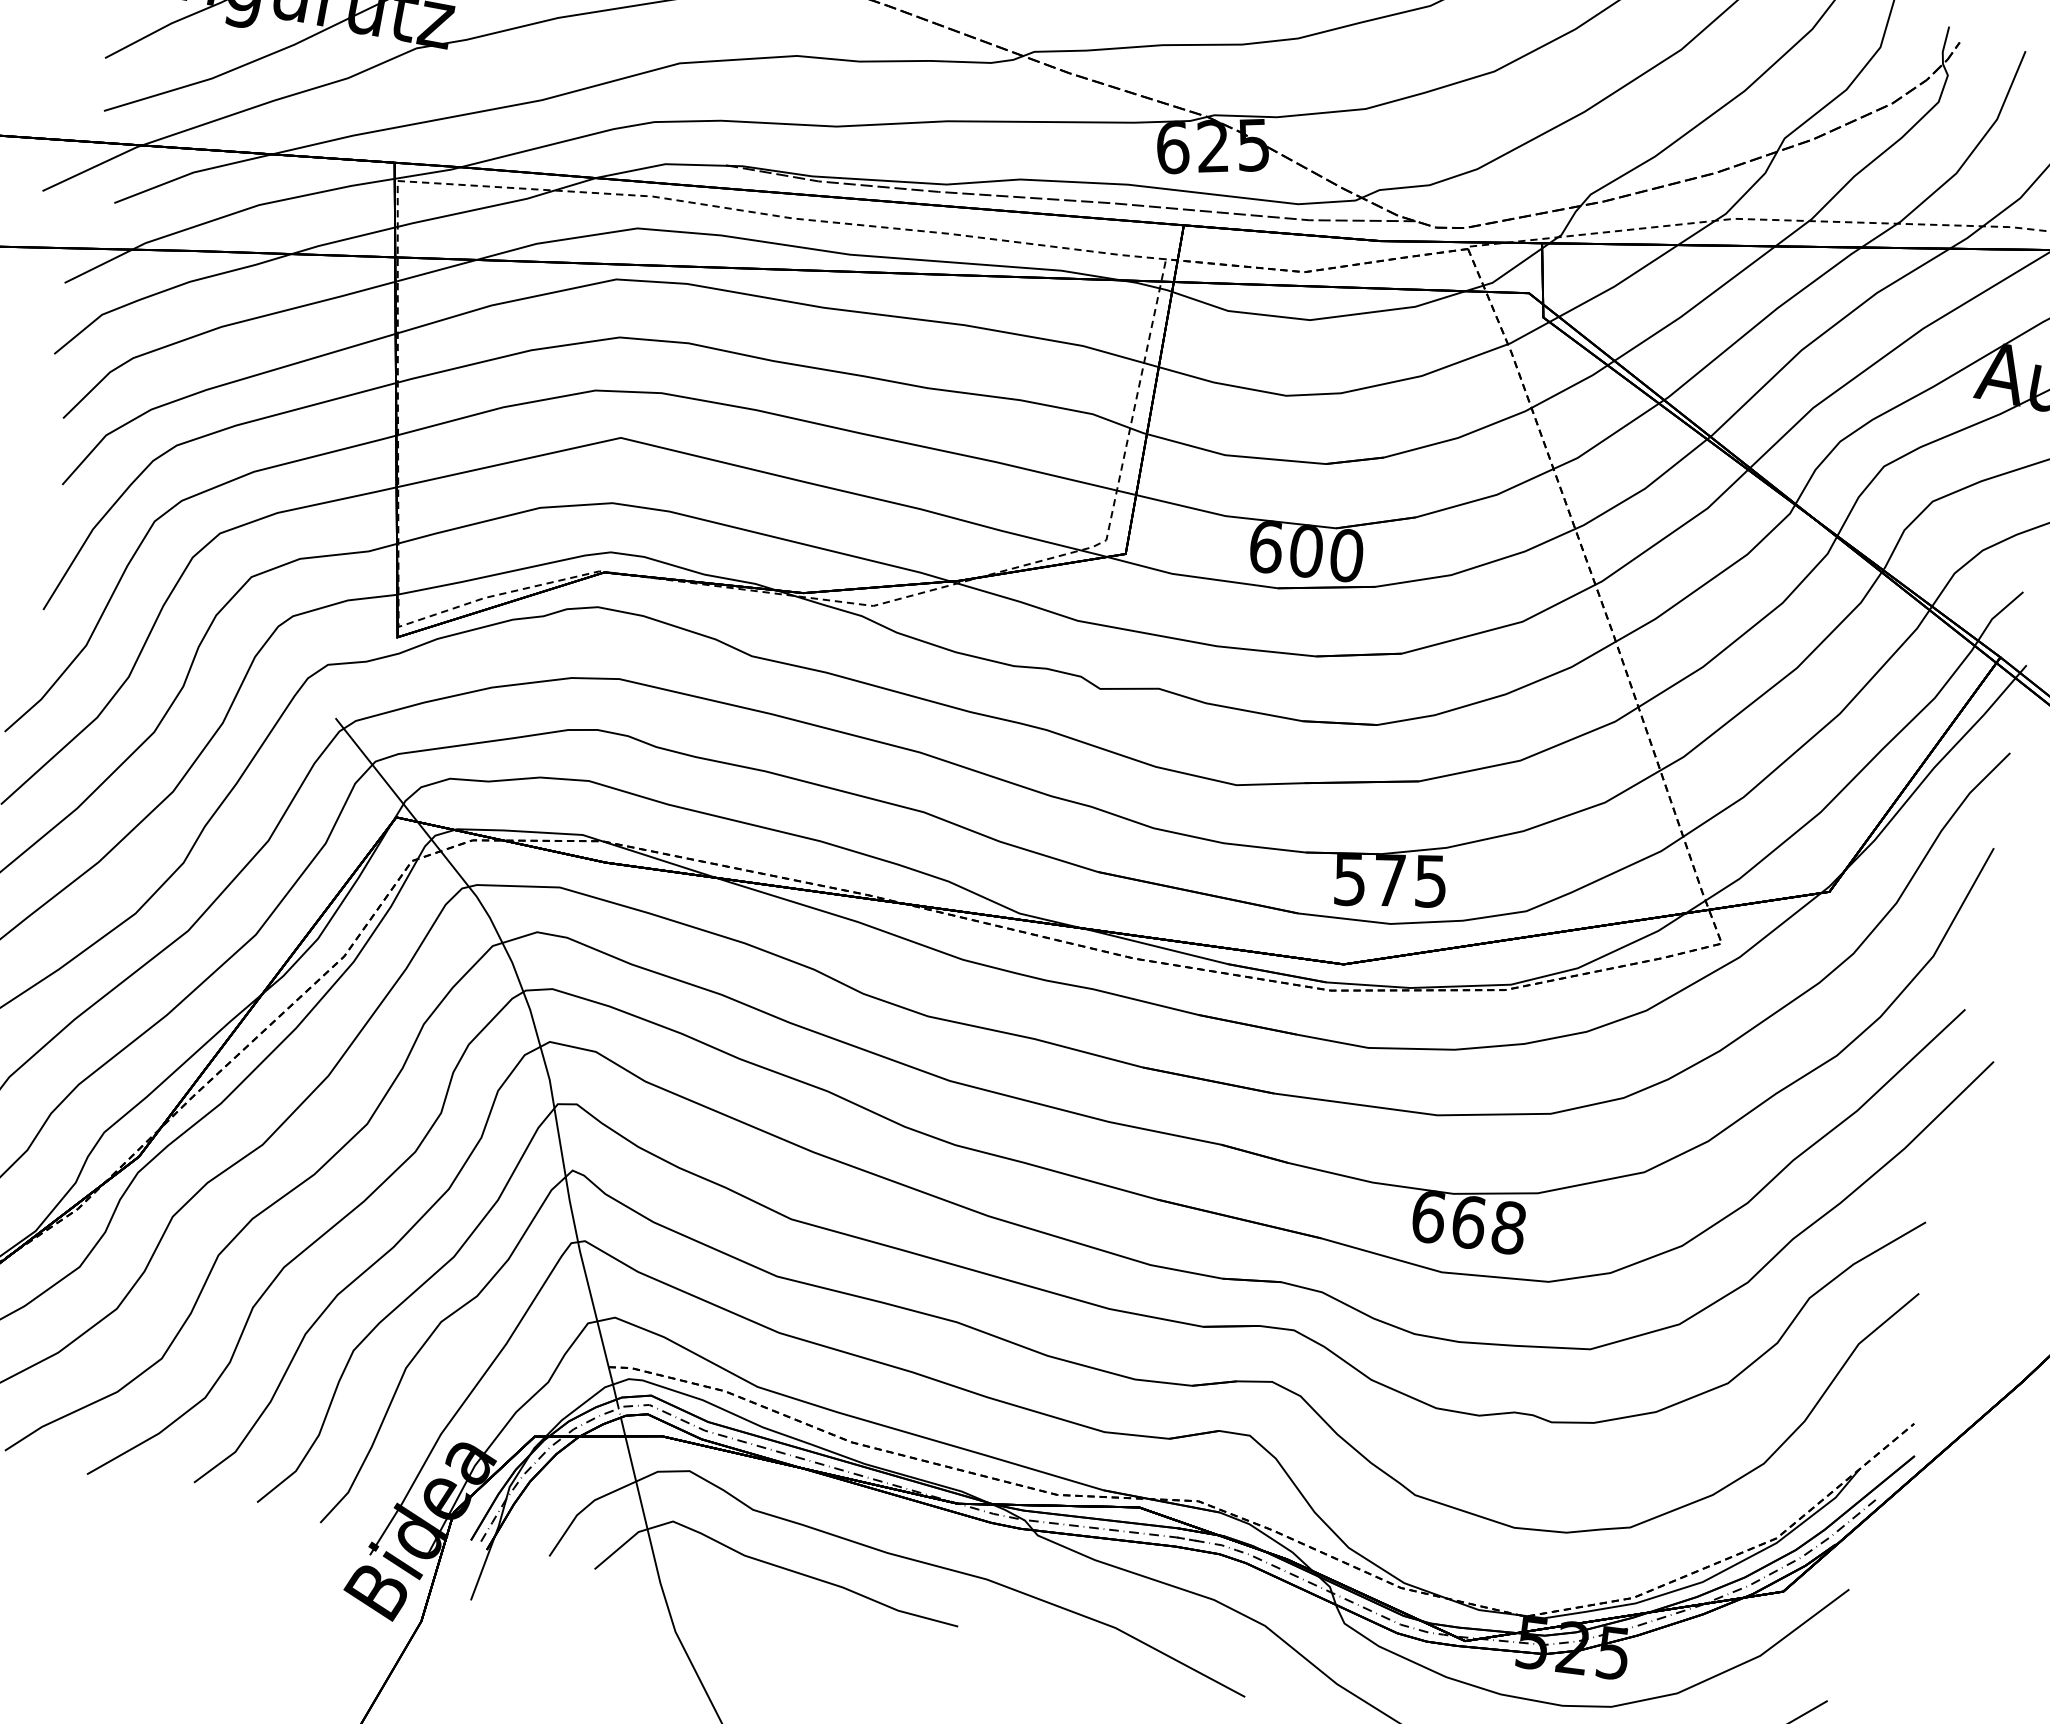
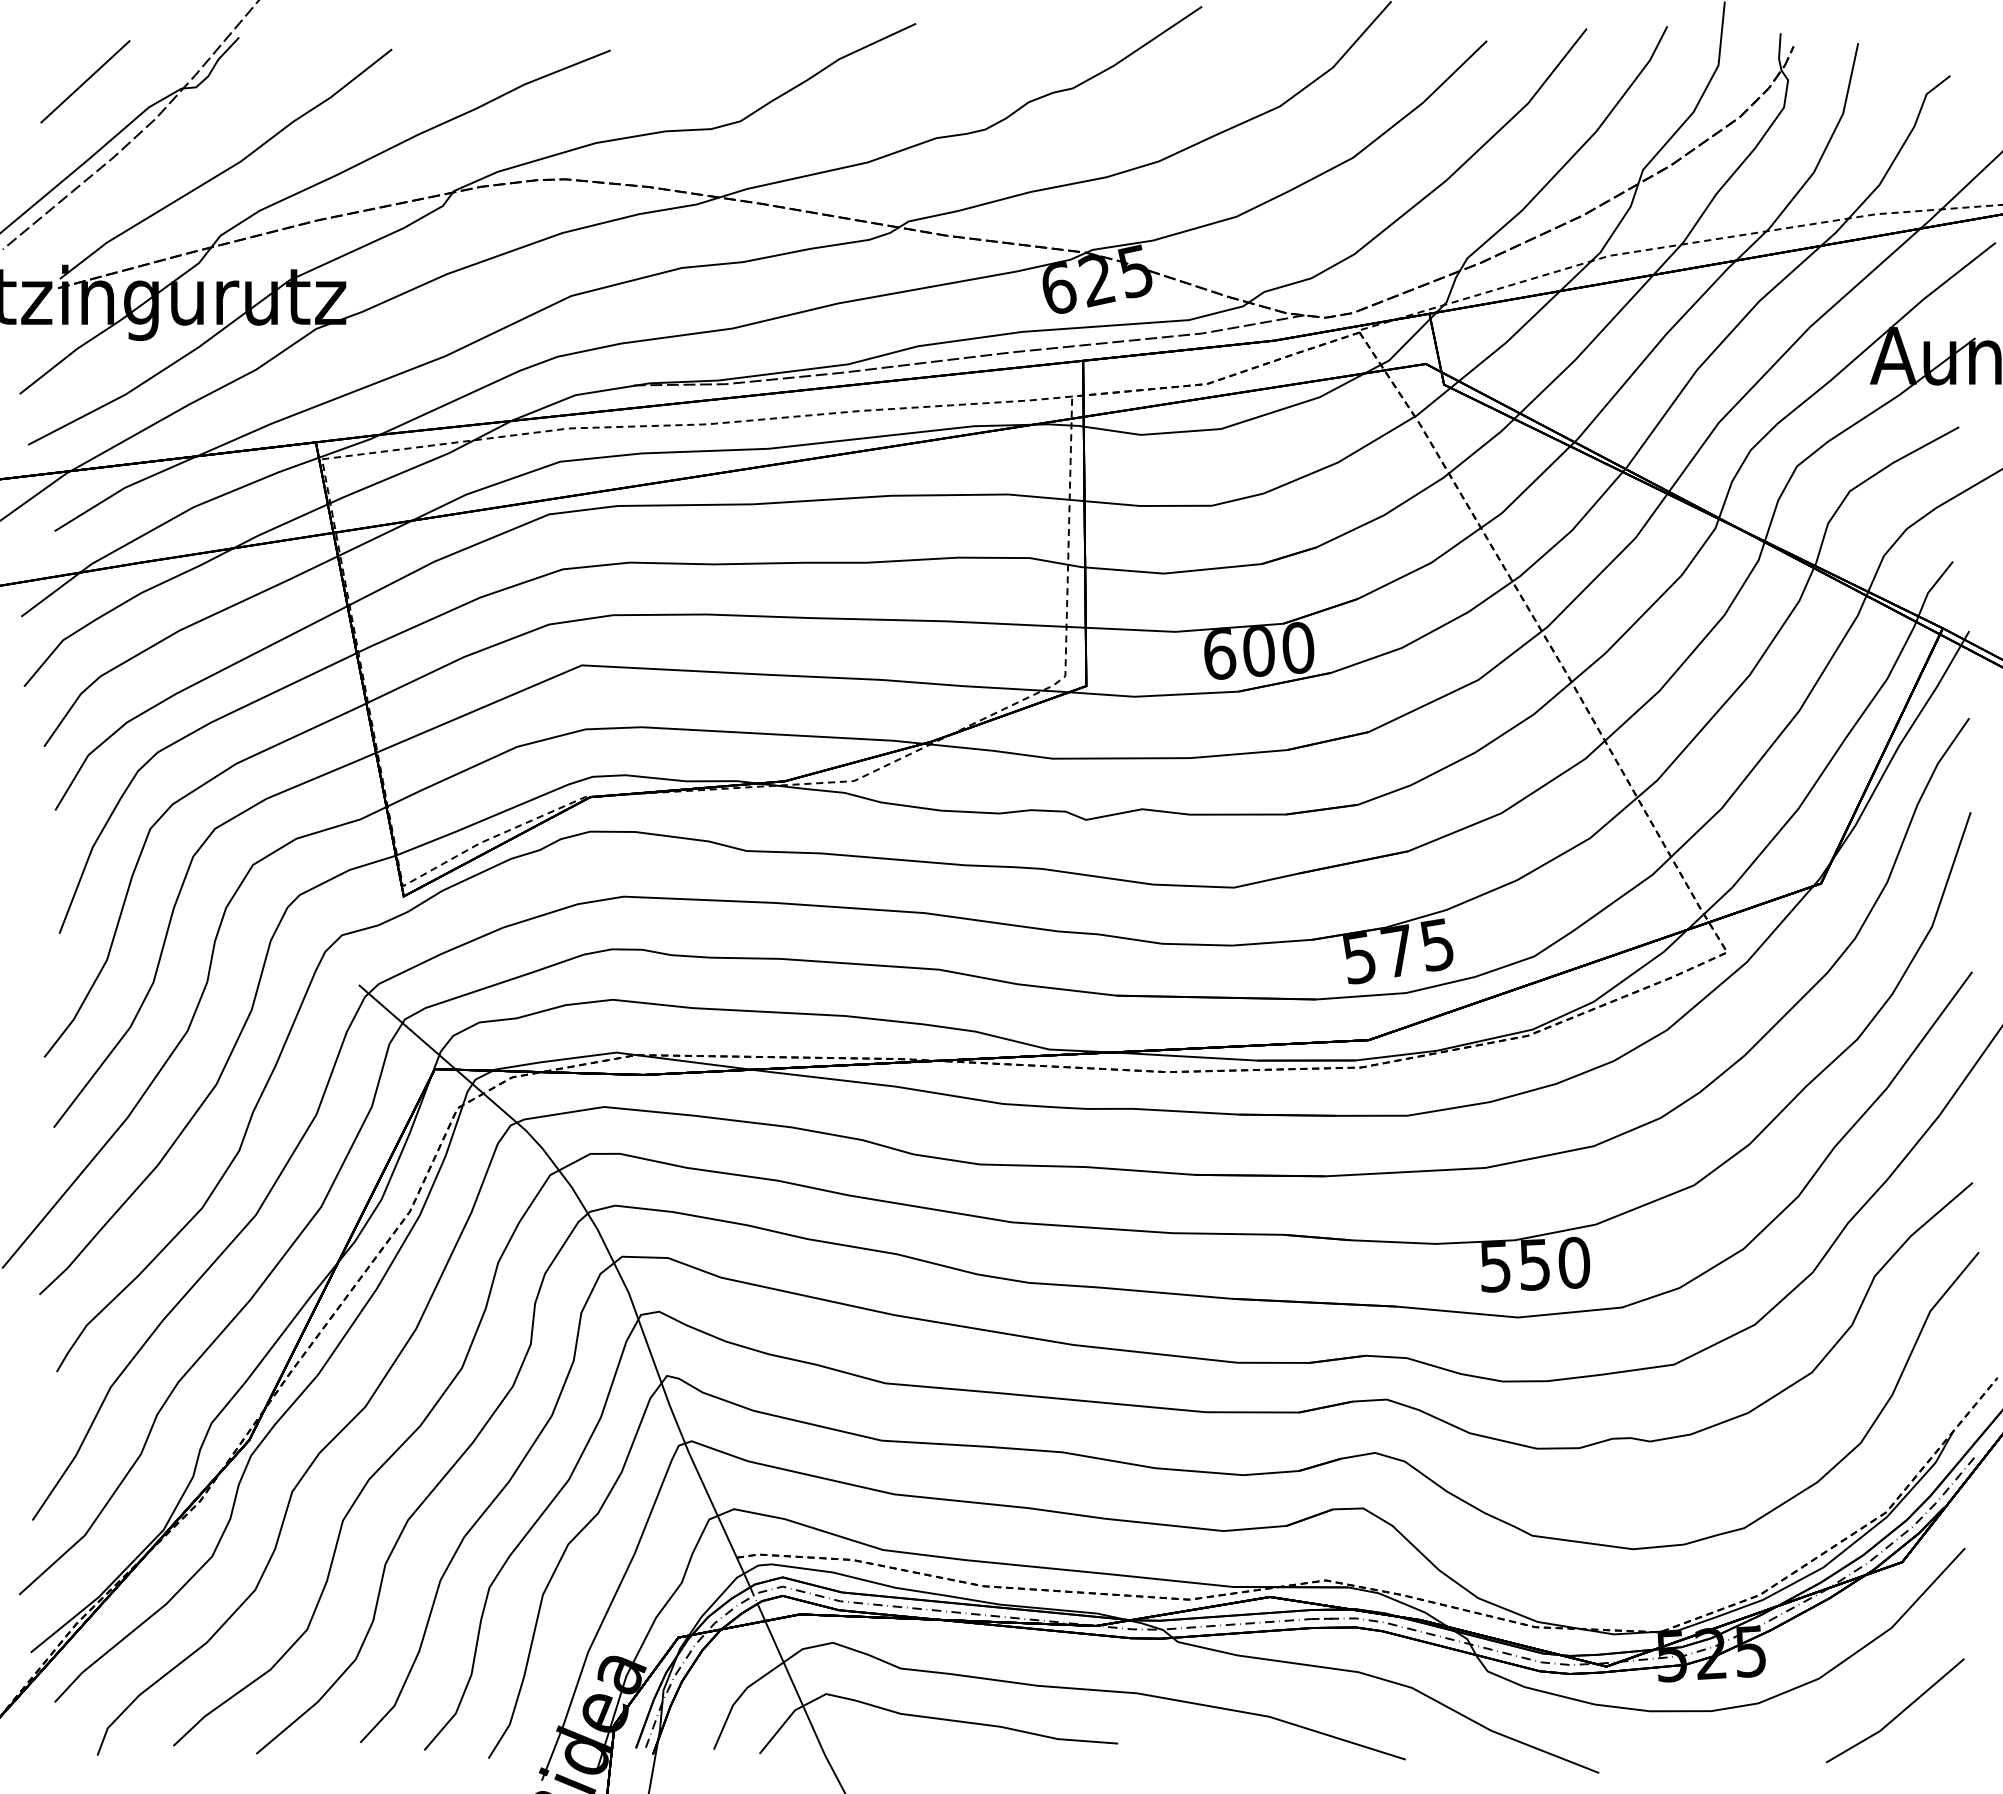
text: (1469, 1222) -> (1535, 1264), 668 -> 550

